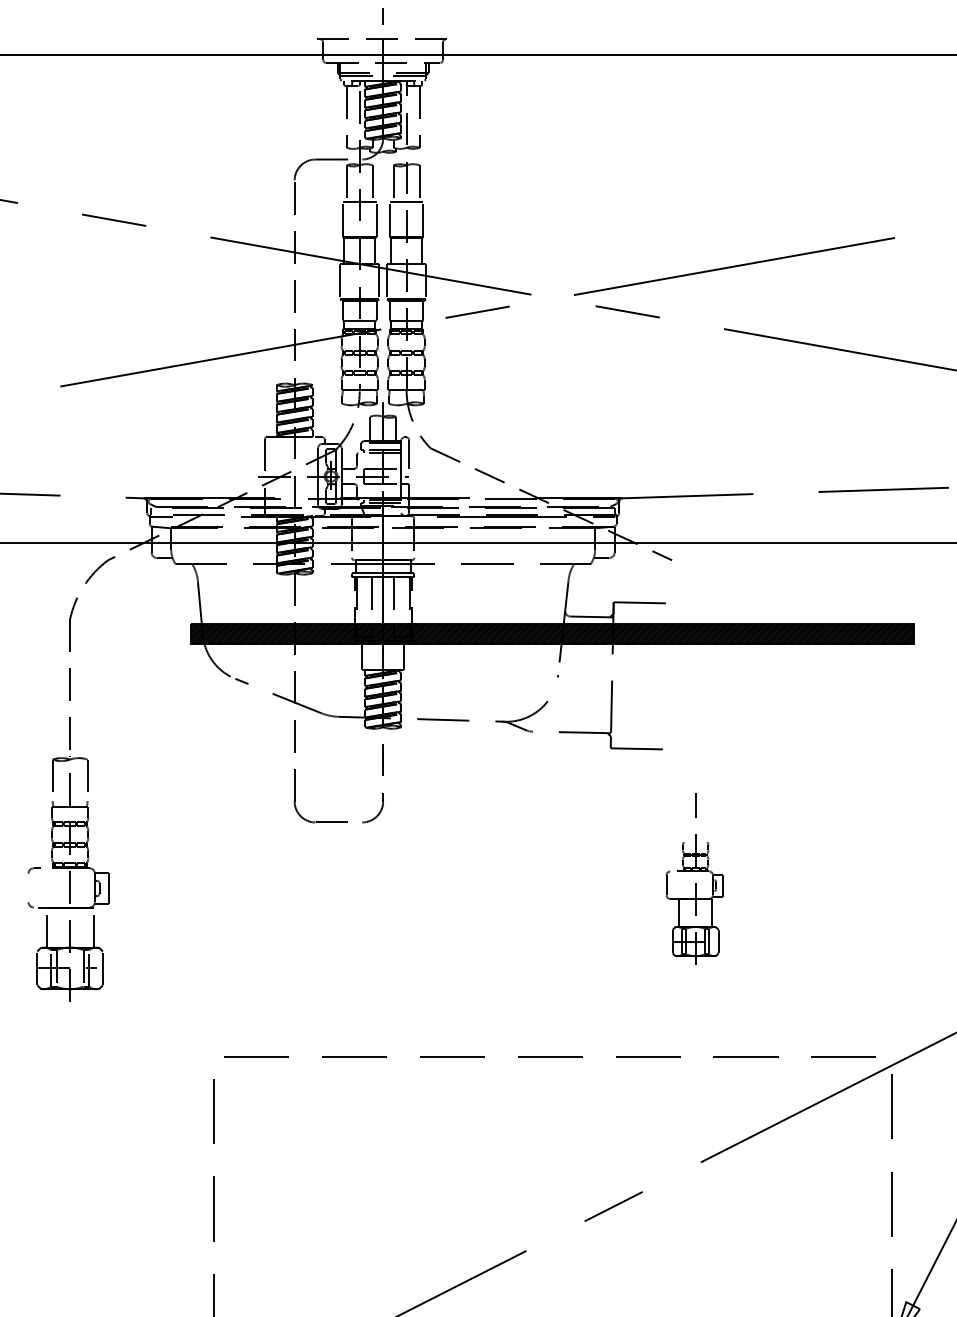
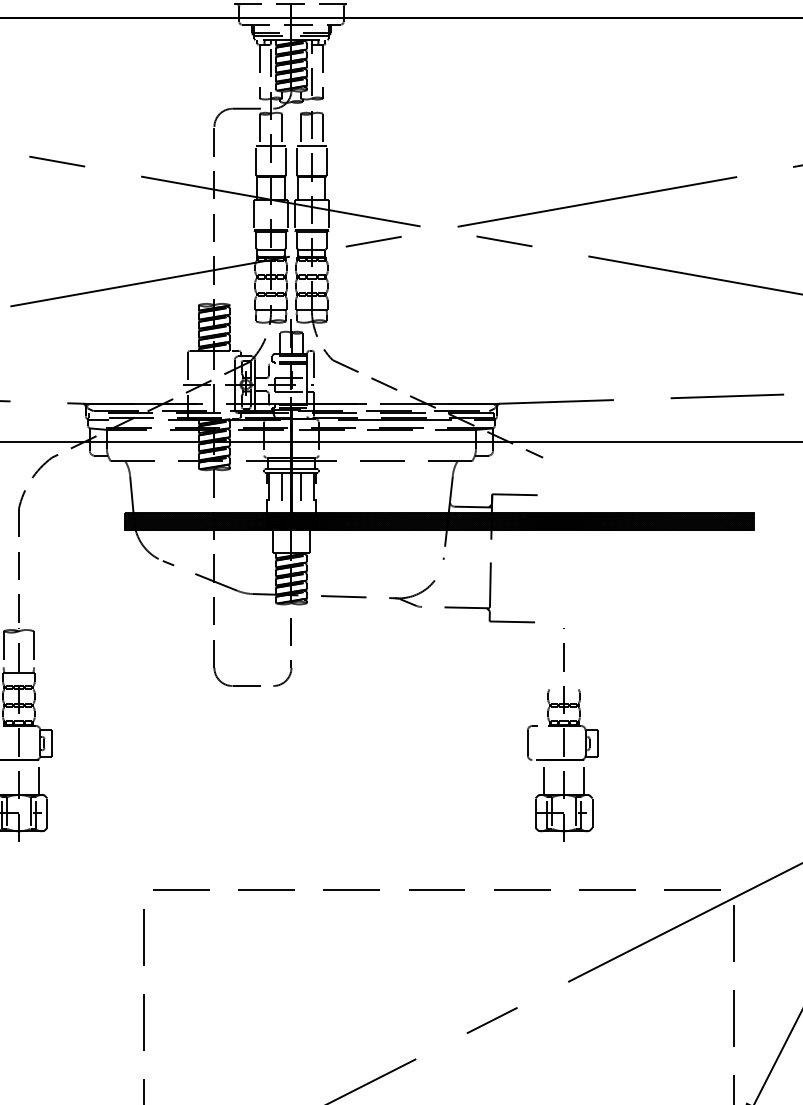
part: (694, 878) -> (562, 734), size x1.43

